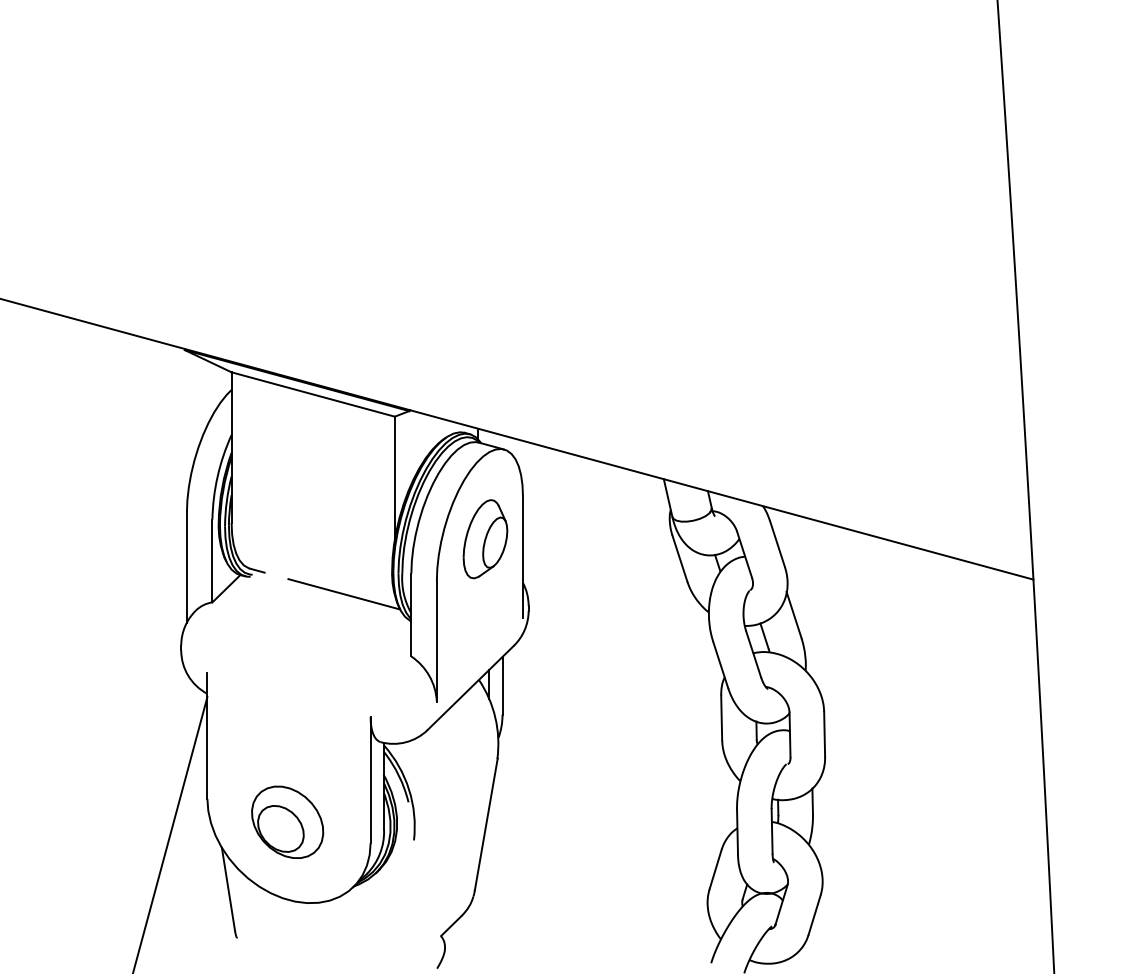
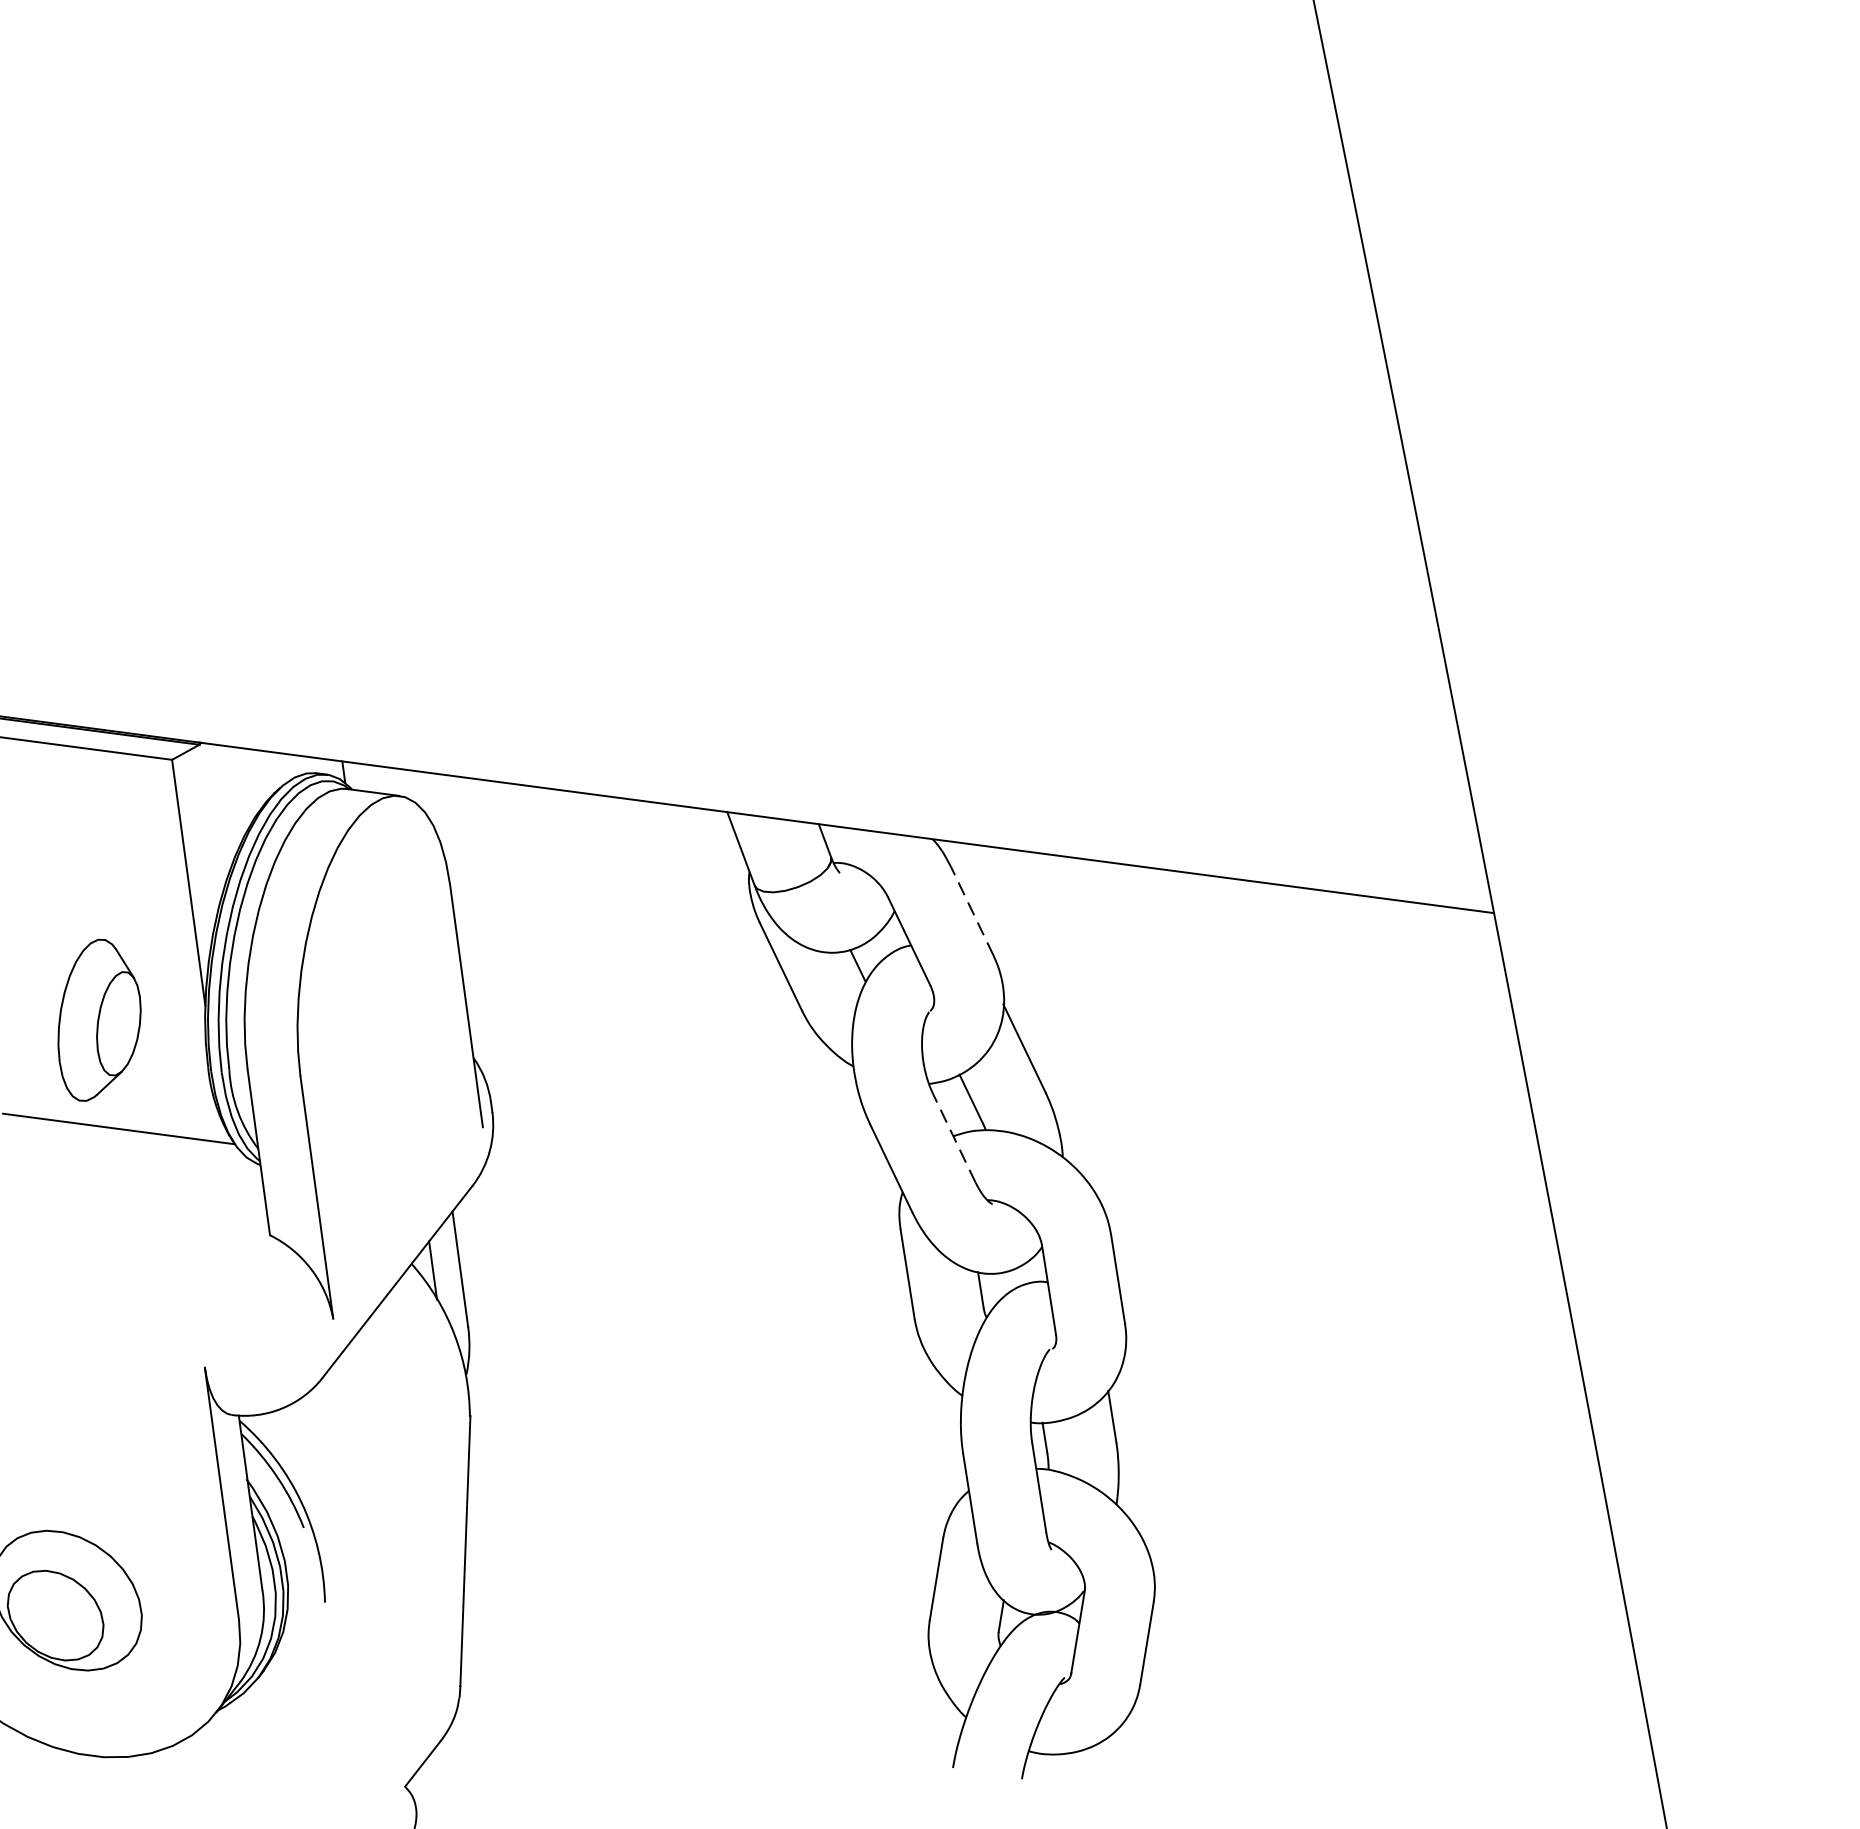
part: (485, 539) -> (98, 1020), moved
line: (777, 543) -> (972, 910), solid -> dashed
line: (753, 653) -> (953, 1136), solid -> dashed

